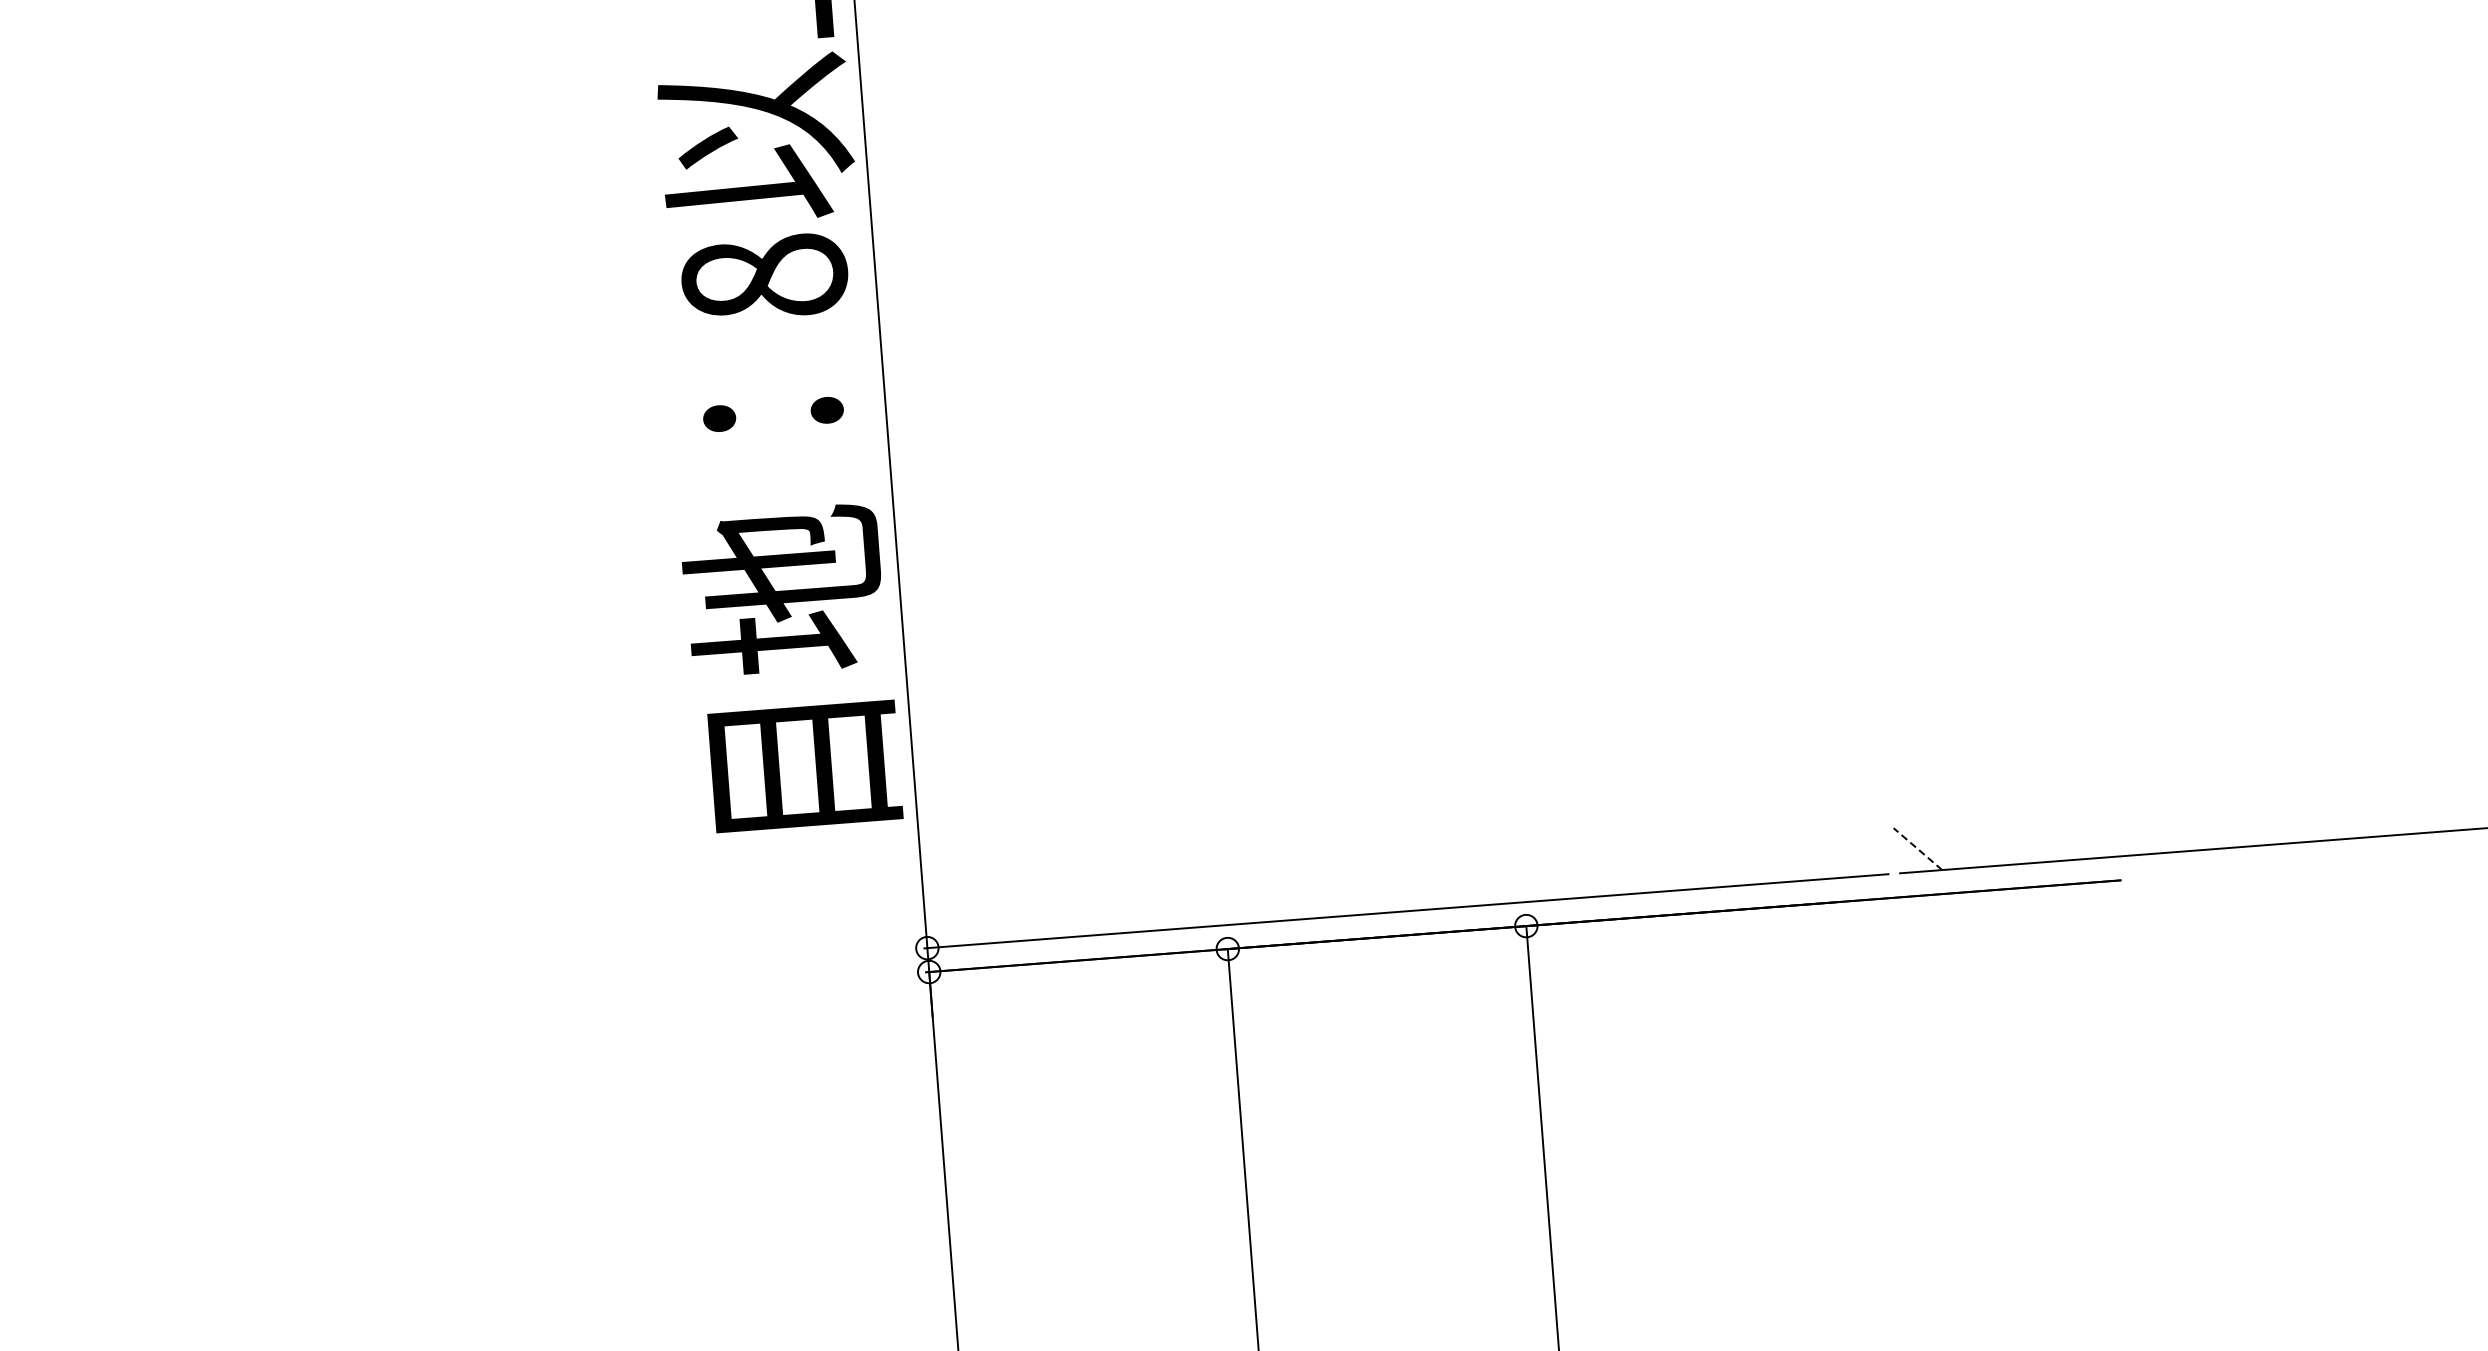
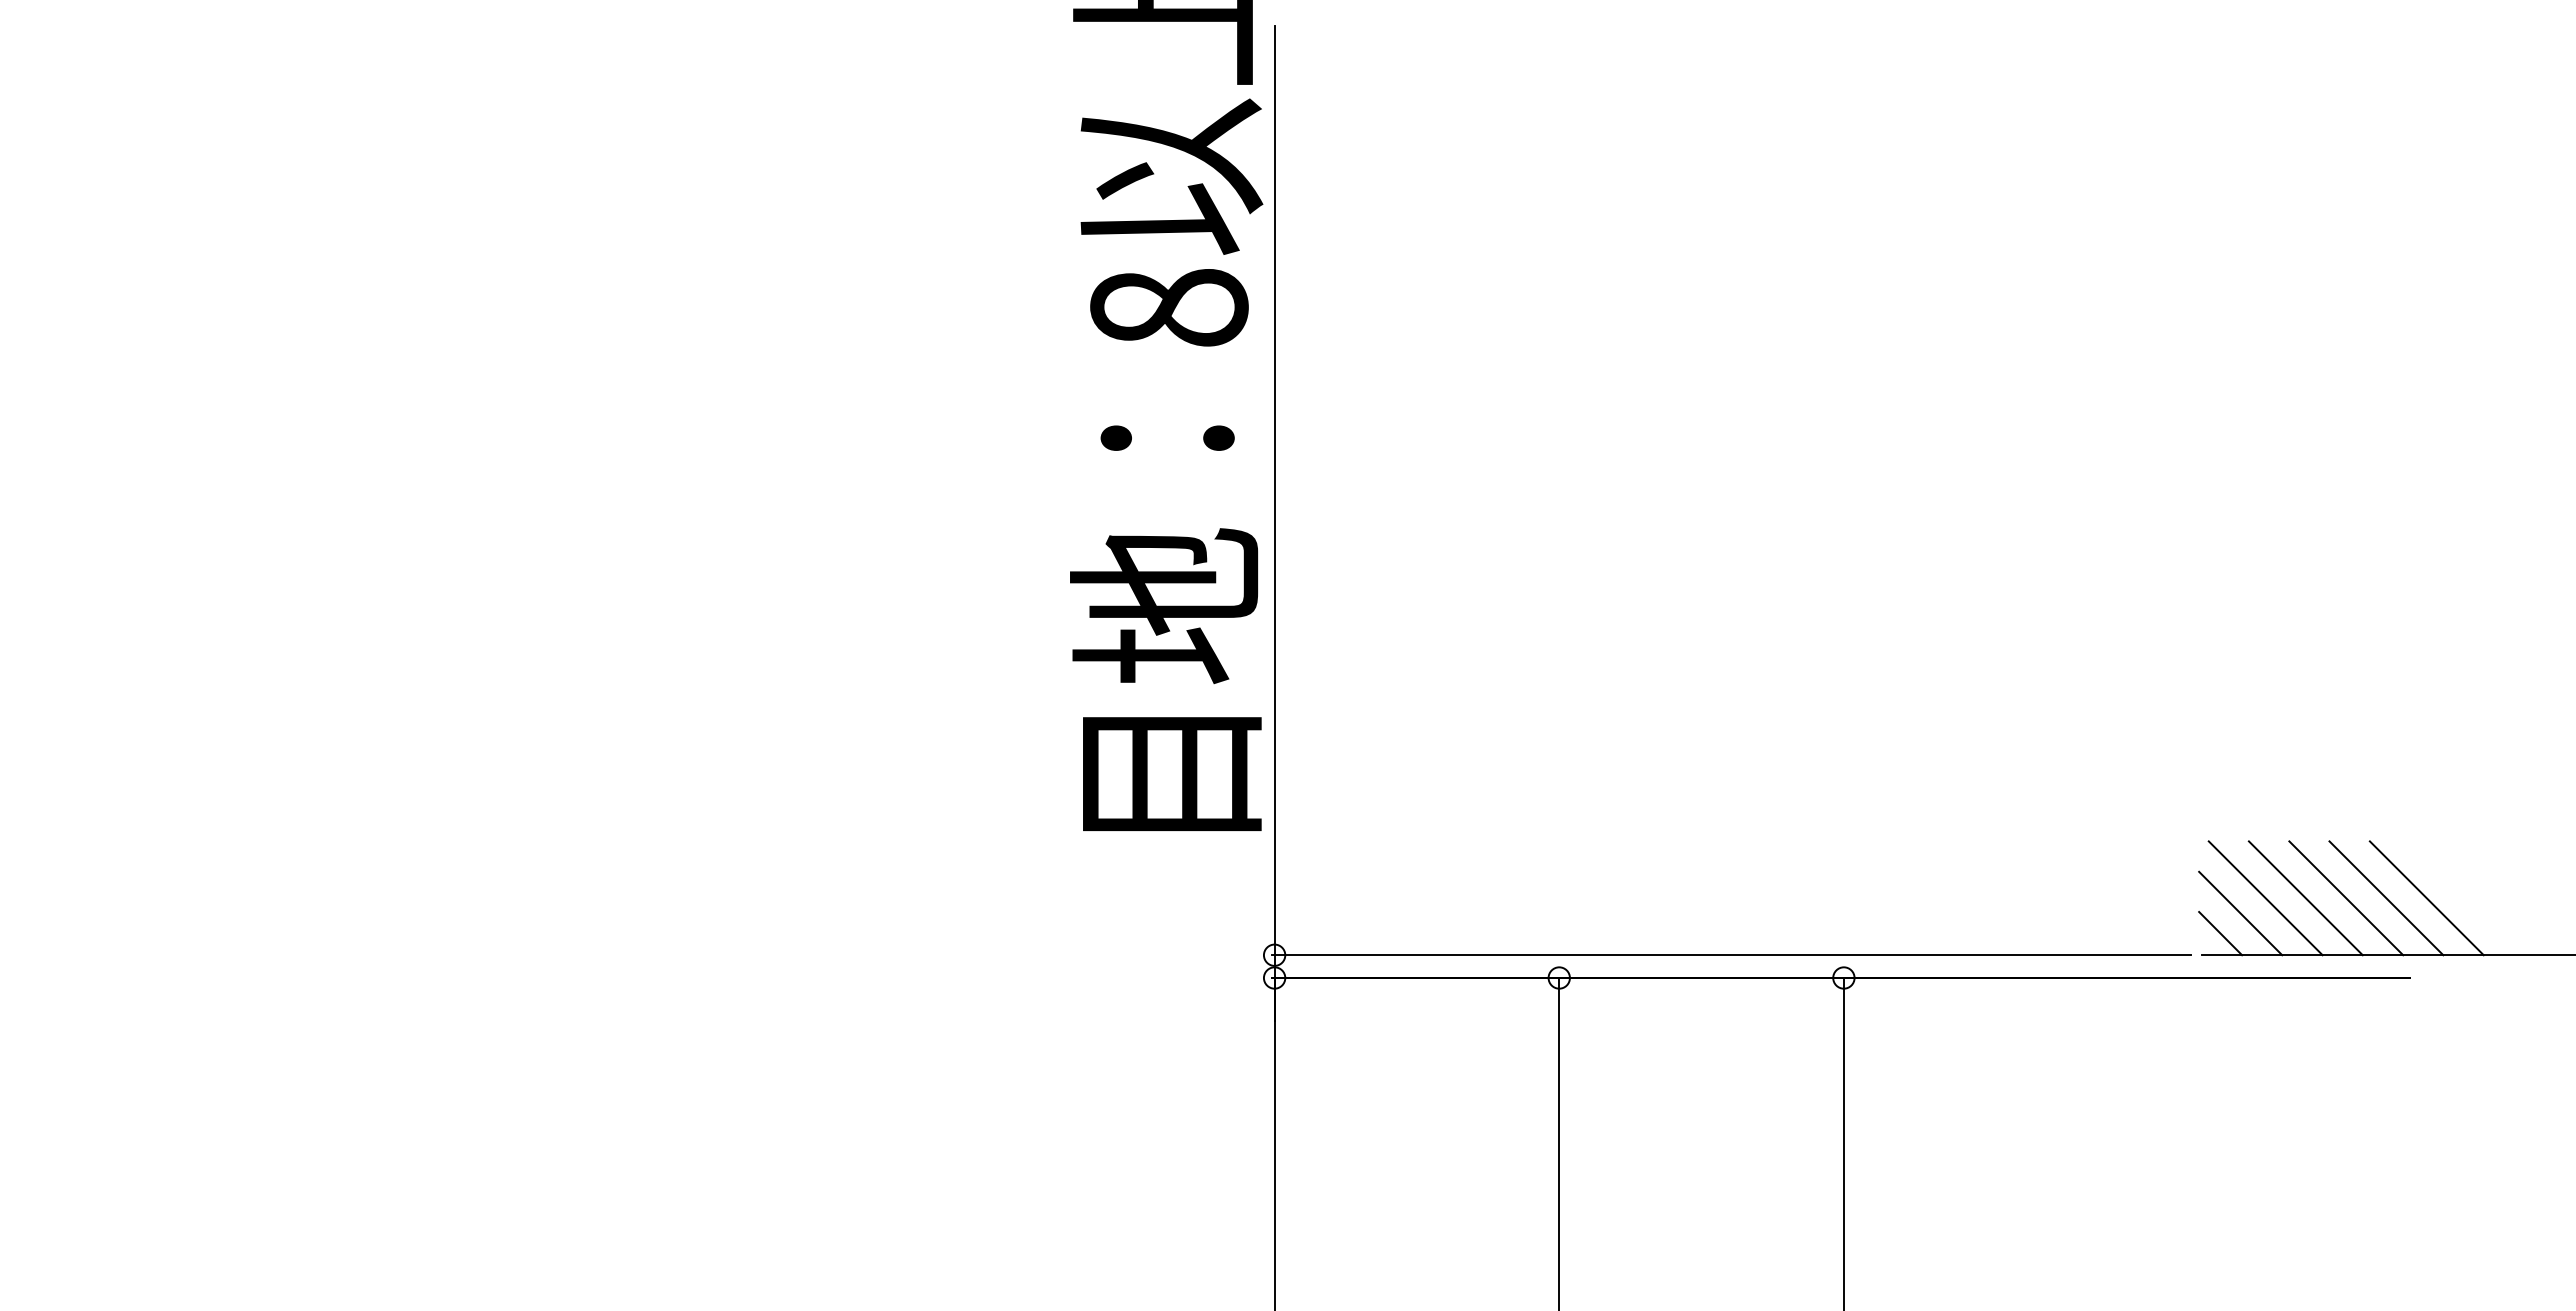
line: (2131, 795) -> (2426, 898), added
line: (2089, 798) -> (2386, 898), added
line: (2047, 802) -> (2346, 898), added
line: (2004, 805) -> (2305, 898), added
line: (1962, 808) -> (2265, 898), added
line: (1937, 826) -> (2240, 913), added
line: (1917, 849) -> (2220, 933), dashed -> solid

